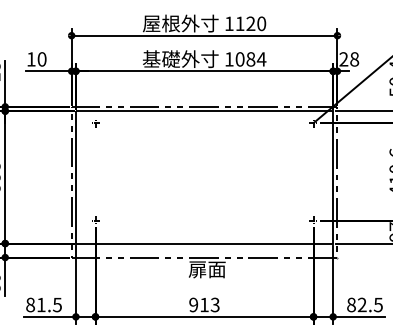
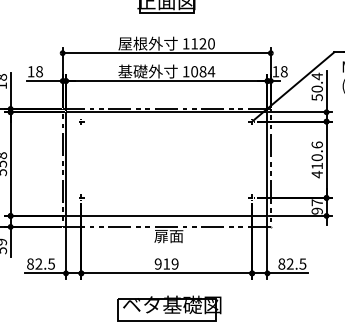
text: (42, 59) -> (39, 71), 10 -> 18
text: (343, 59) -> (275, 71), 28 -> 18
text: (40, 304) -> (38, 263), 81.5 -> 82.5
text: (214, 304) -> (174, 263), 913 -> 919

